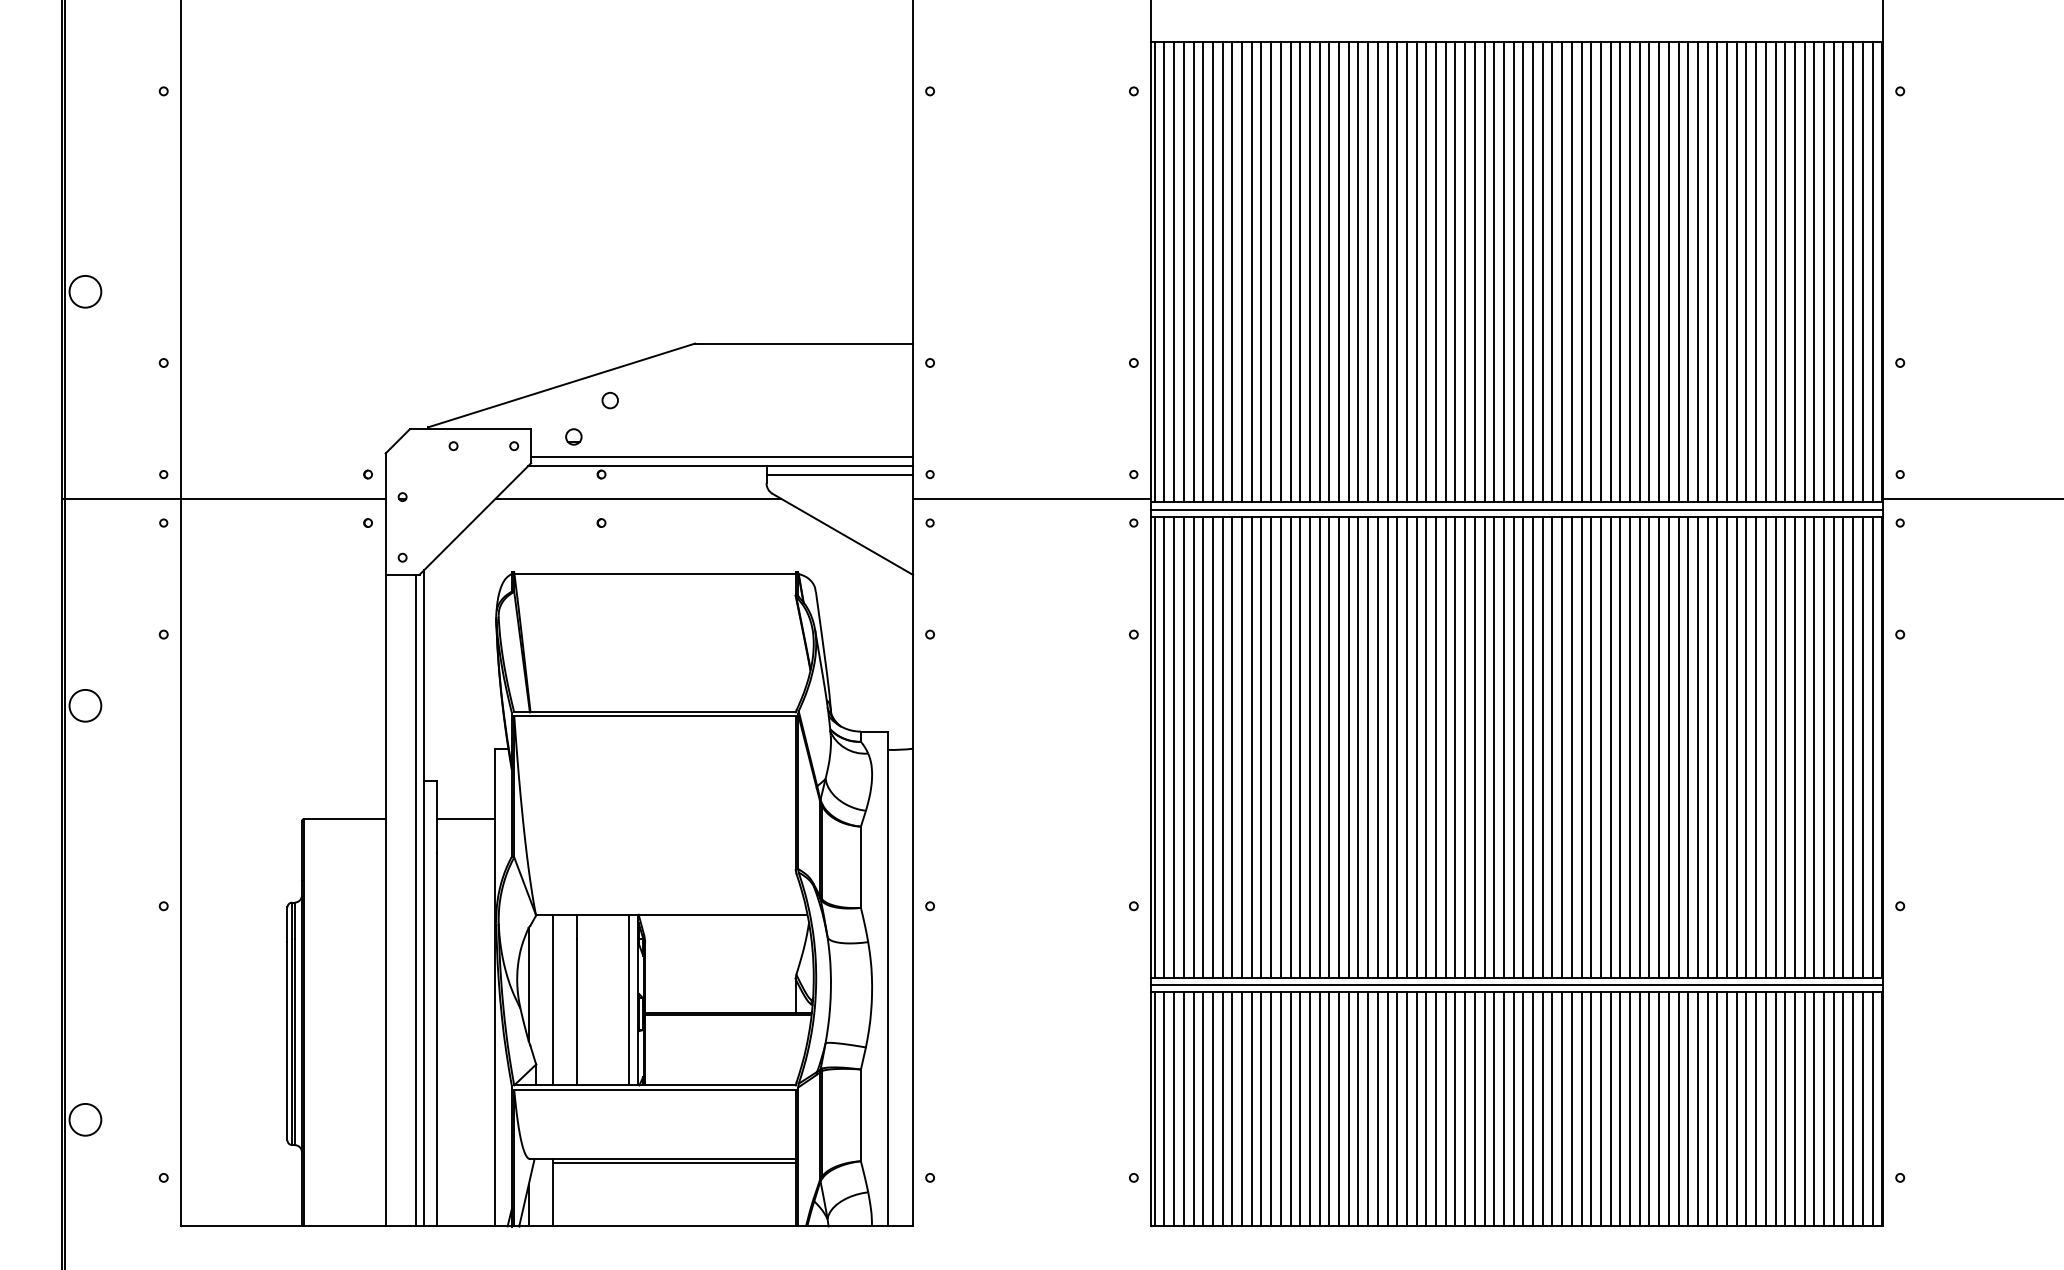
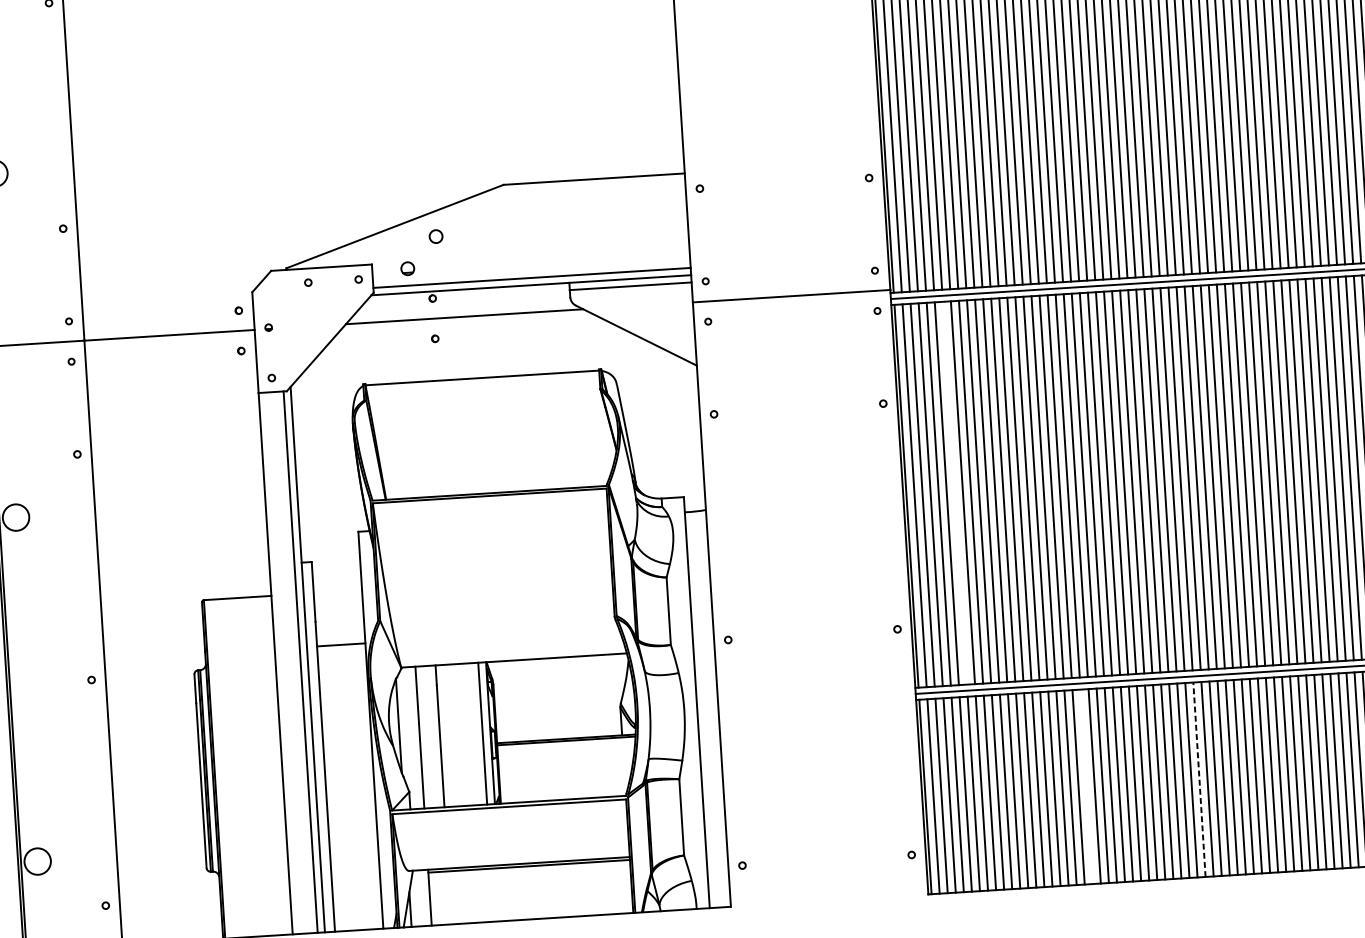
line: (1212, 747) -> (954, 493), removed
line: (465, 818) -> (341, 644), moved
line: (1484, 1108) -> (1199, 779), solid -> dashed
line: (1348, 1109) -> (1086, 786), removed

